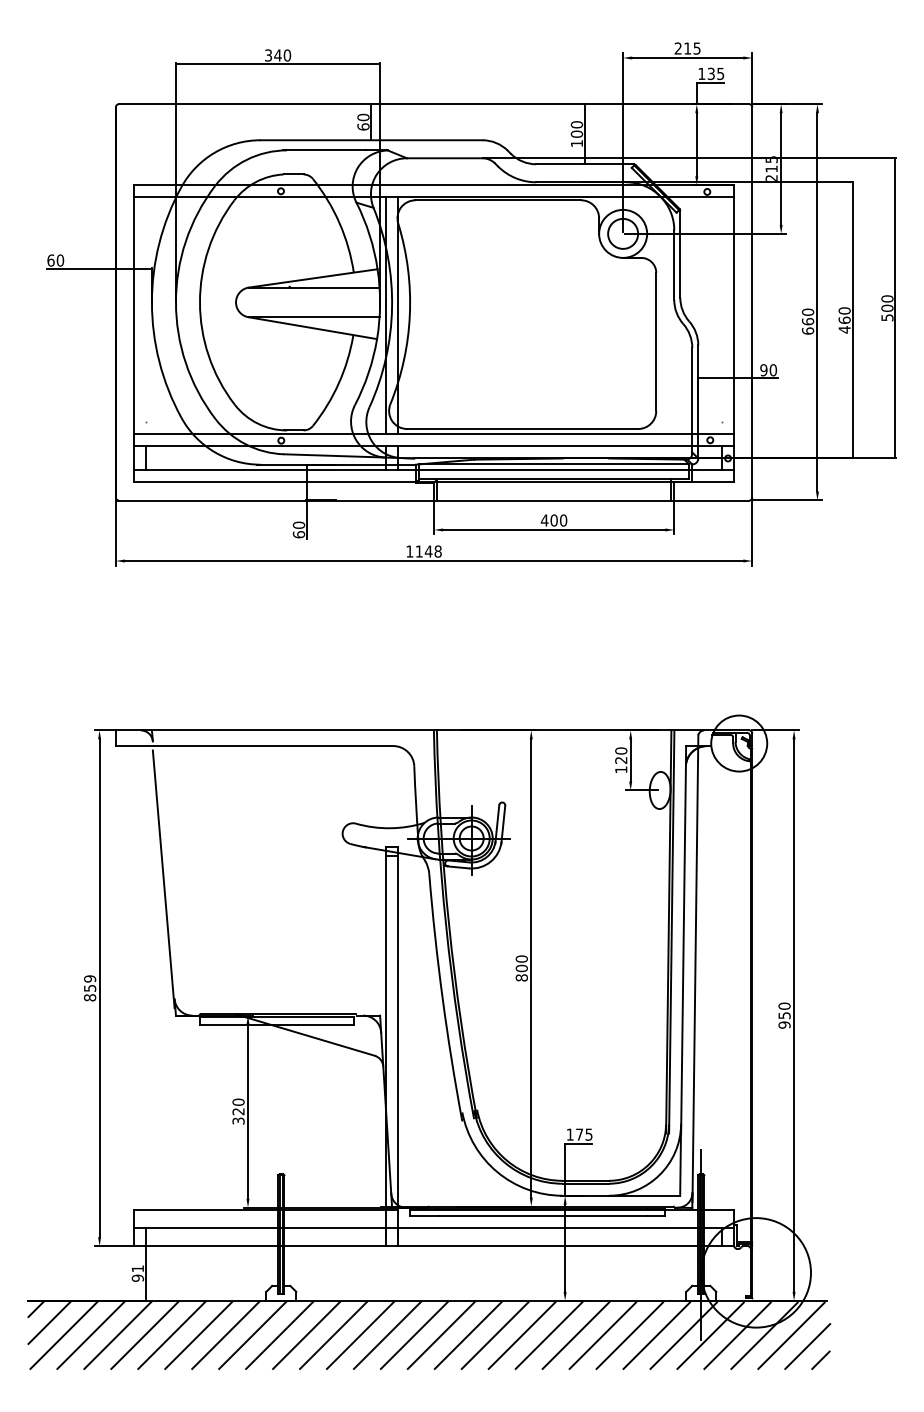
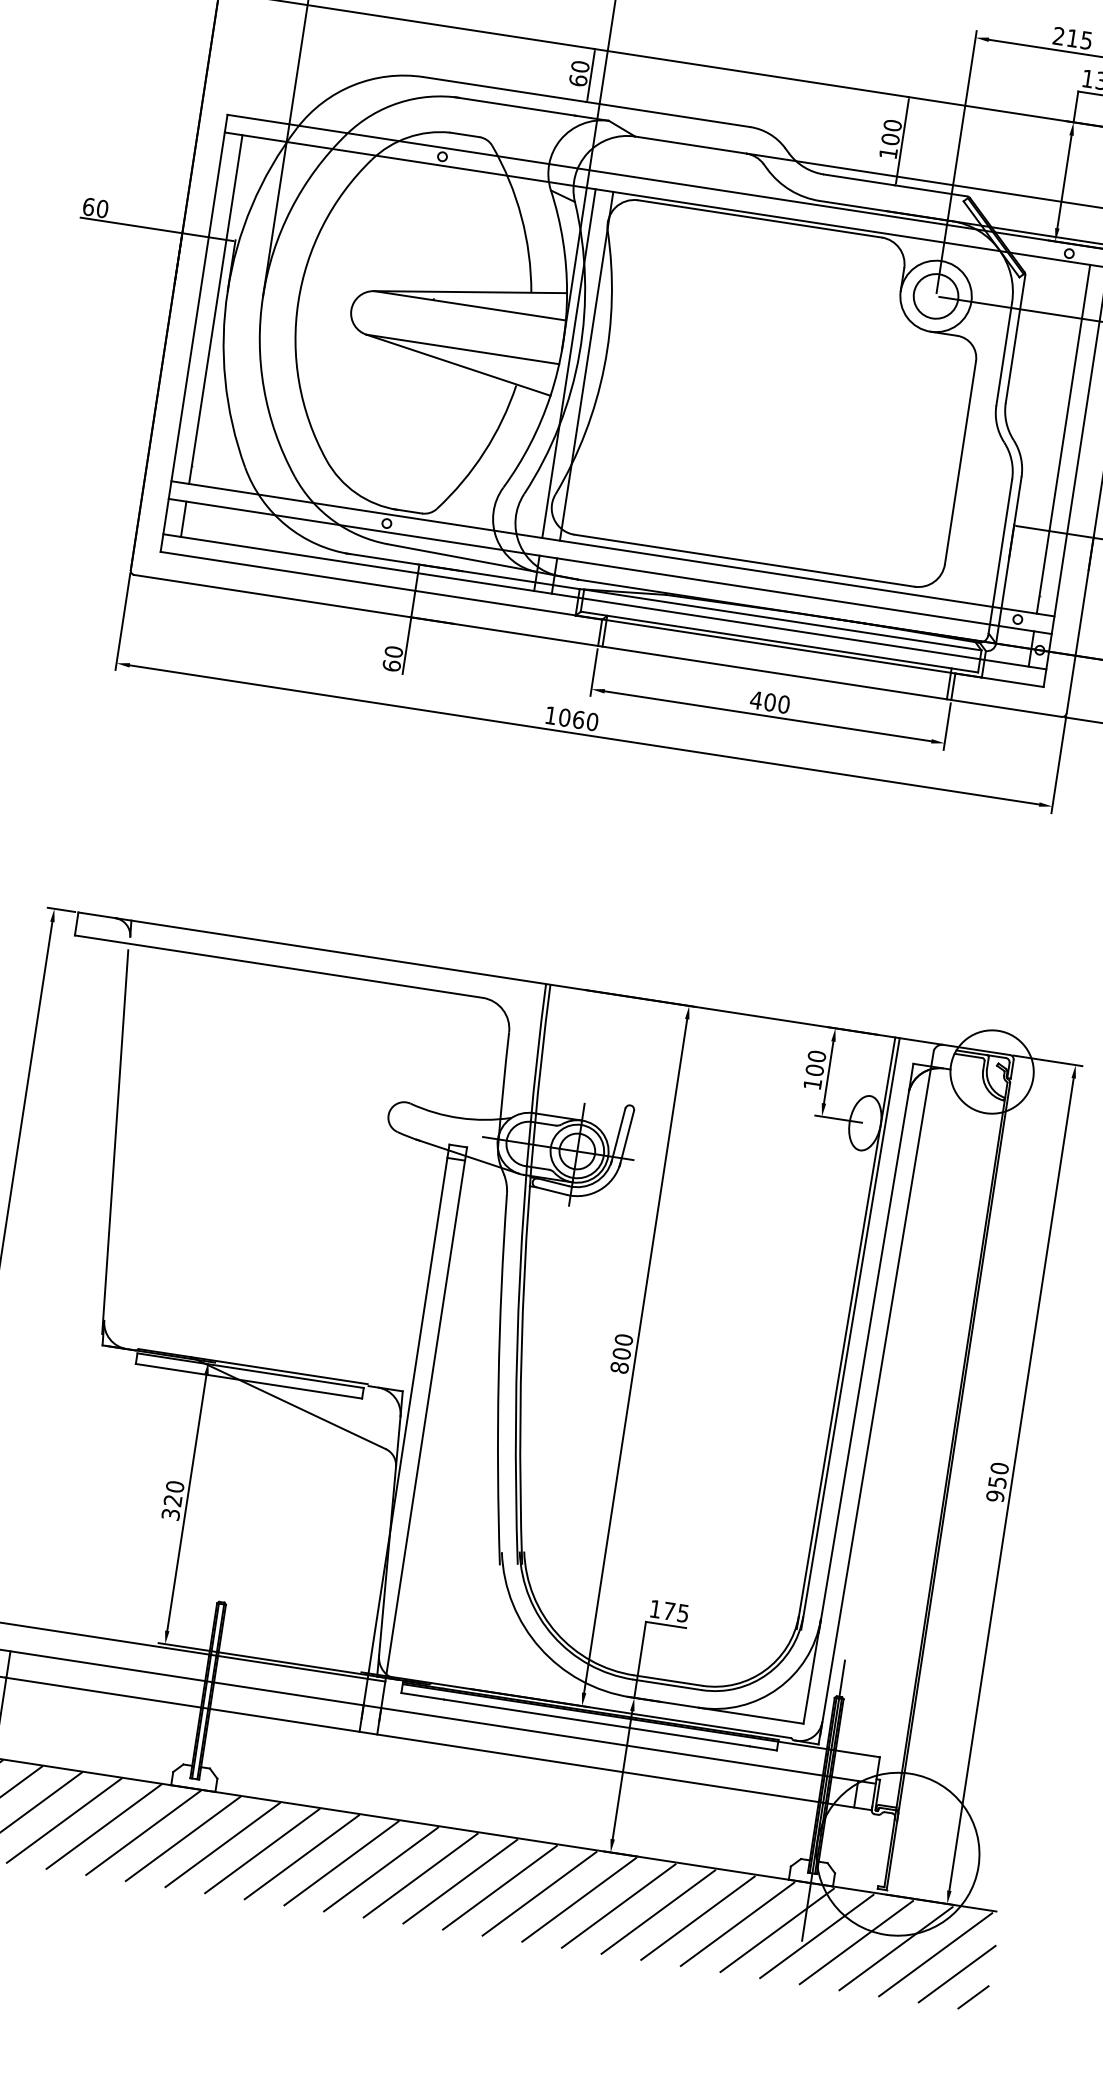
line: (145, 315) -> (215, 308), added
line: (722, 315) -> (1063, 438), added
text: (428, 551) -> (578, 719), 1148 -> 1060
text: (621, 760) -> (815, 1070), 120 -> 100

